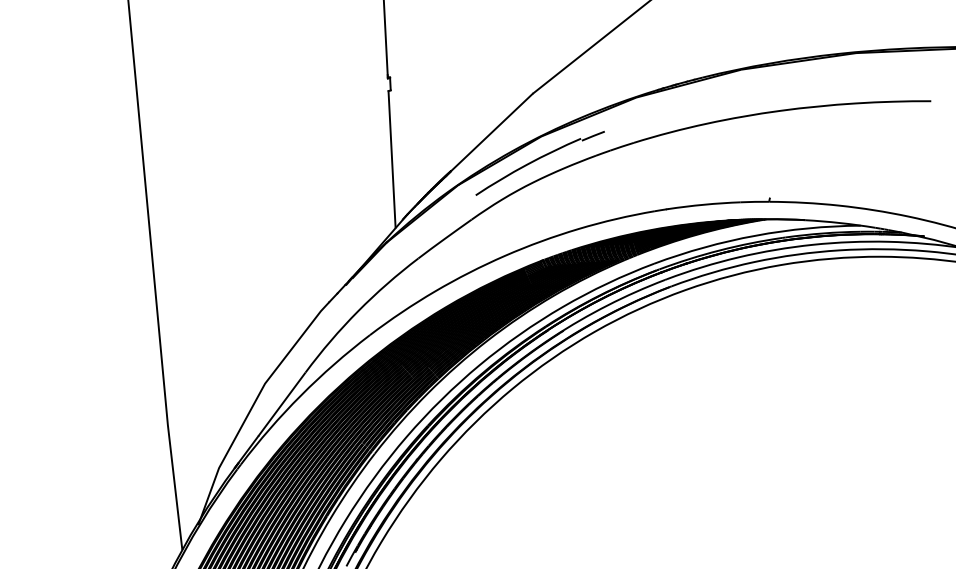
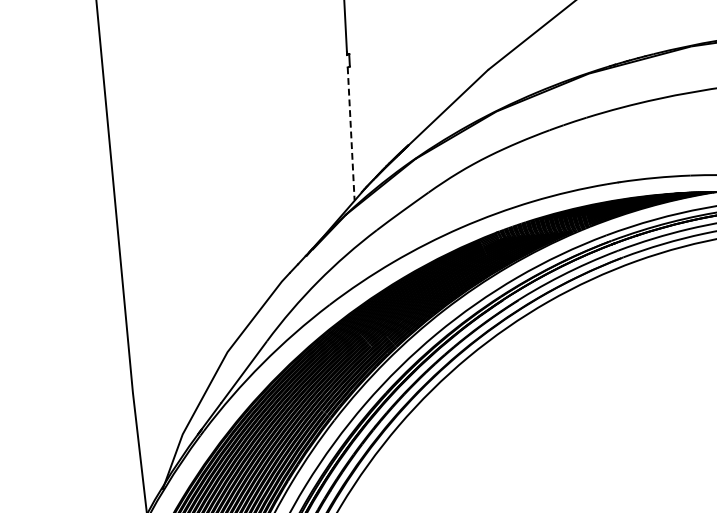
line: (392, 159) -> (351, 133), solid -> dashed
part: (539, 163) -> (494, 137), removed

